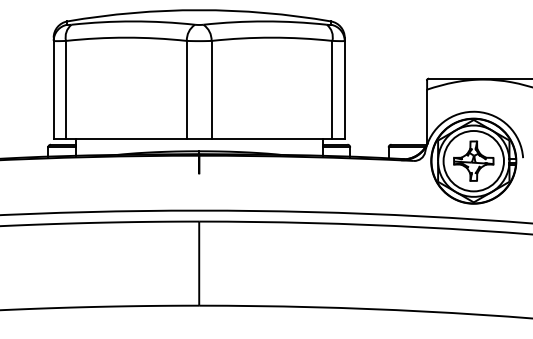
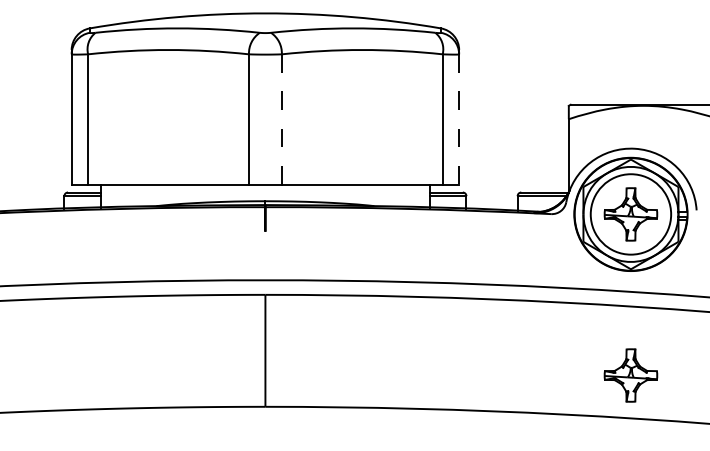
line: (211, 90) -> (281, 120), solid -> dashed
line: (344, 90) -> (458, 120), solid -> dashed
part: (473, 281) -> (630, 374), added

